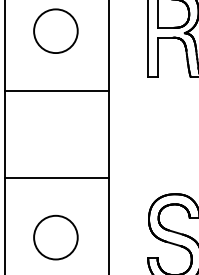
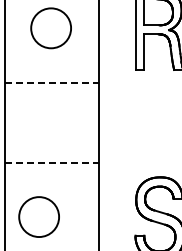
line: (57, 90) -> (52, 82), solid -> dashed
line: (57, 177) -> (52, 162), solid -> dashed
circle: (55, 237) -> (38, 216), moved

